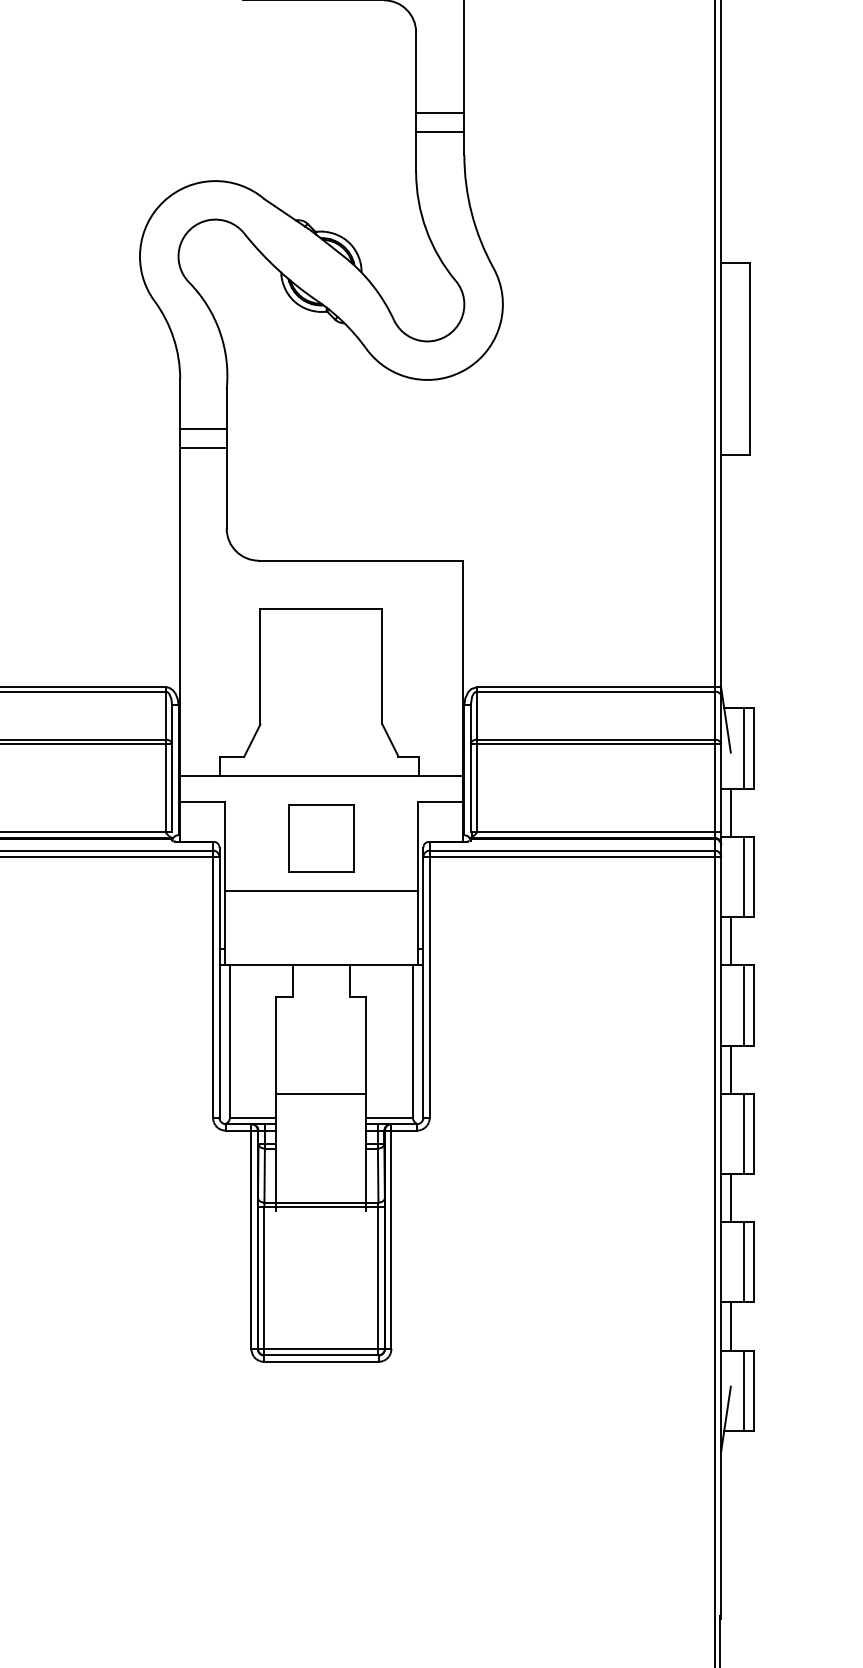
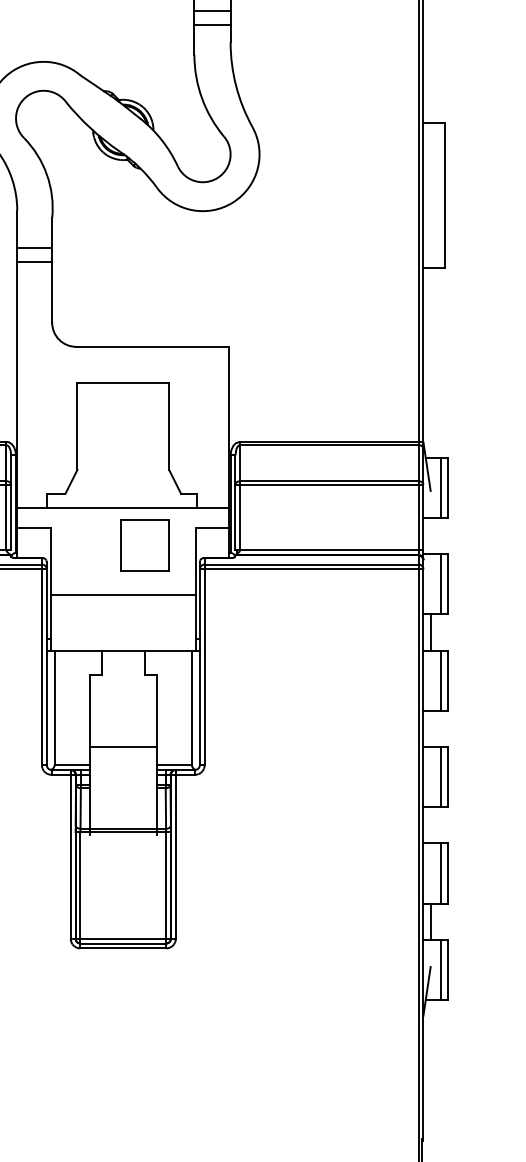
line: (730, 812) -> (430, 535), removed
part: (321, 838) -> (145, 545), moved
line: (730, 1069) -> (430, 728), removed
line: (730, 1197) -> (430, 824), removed

